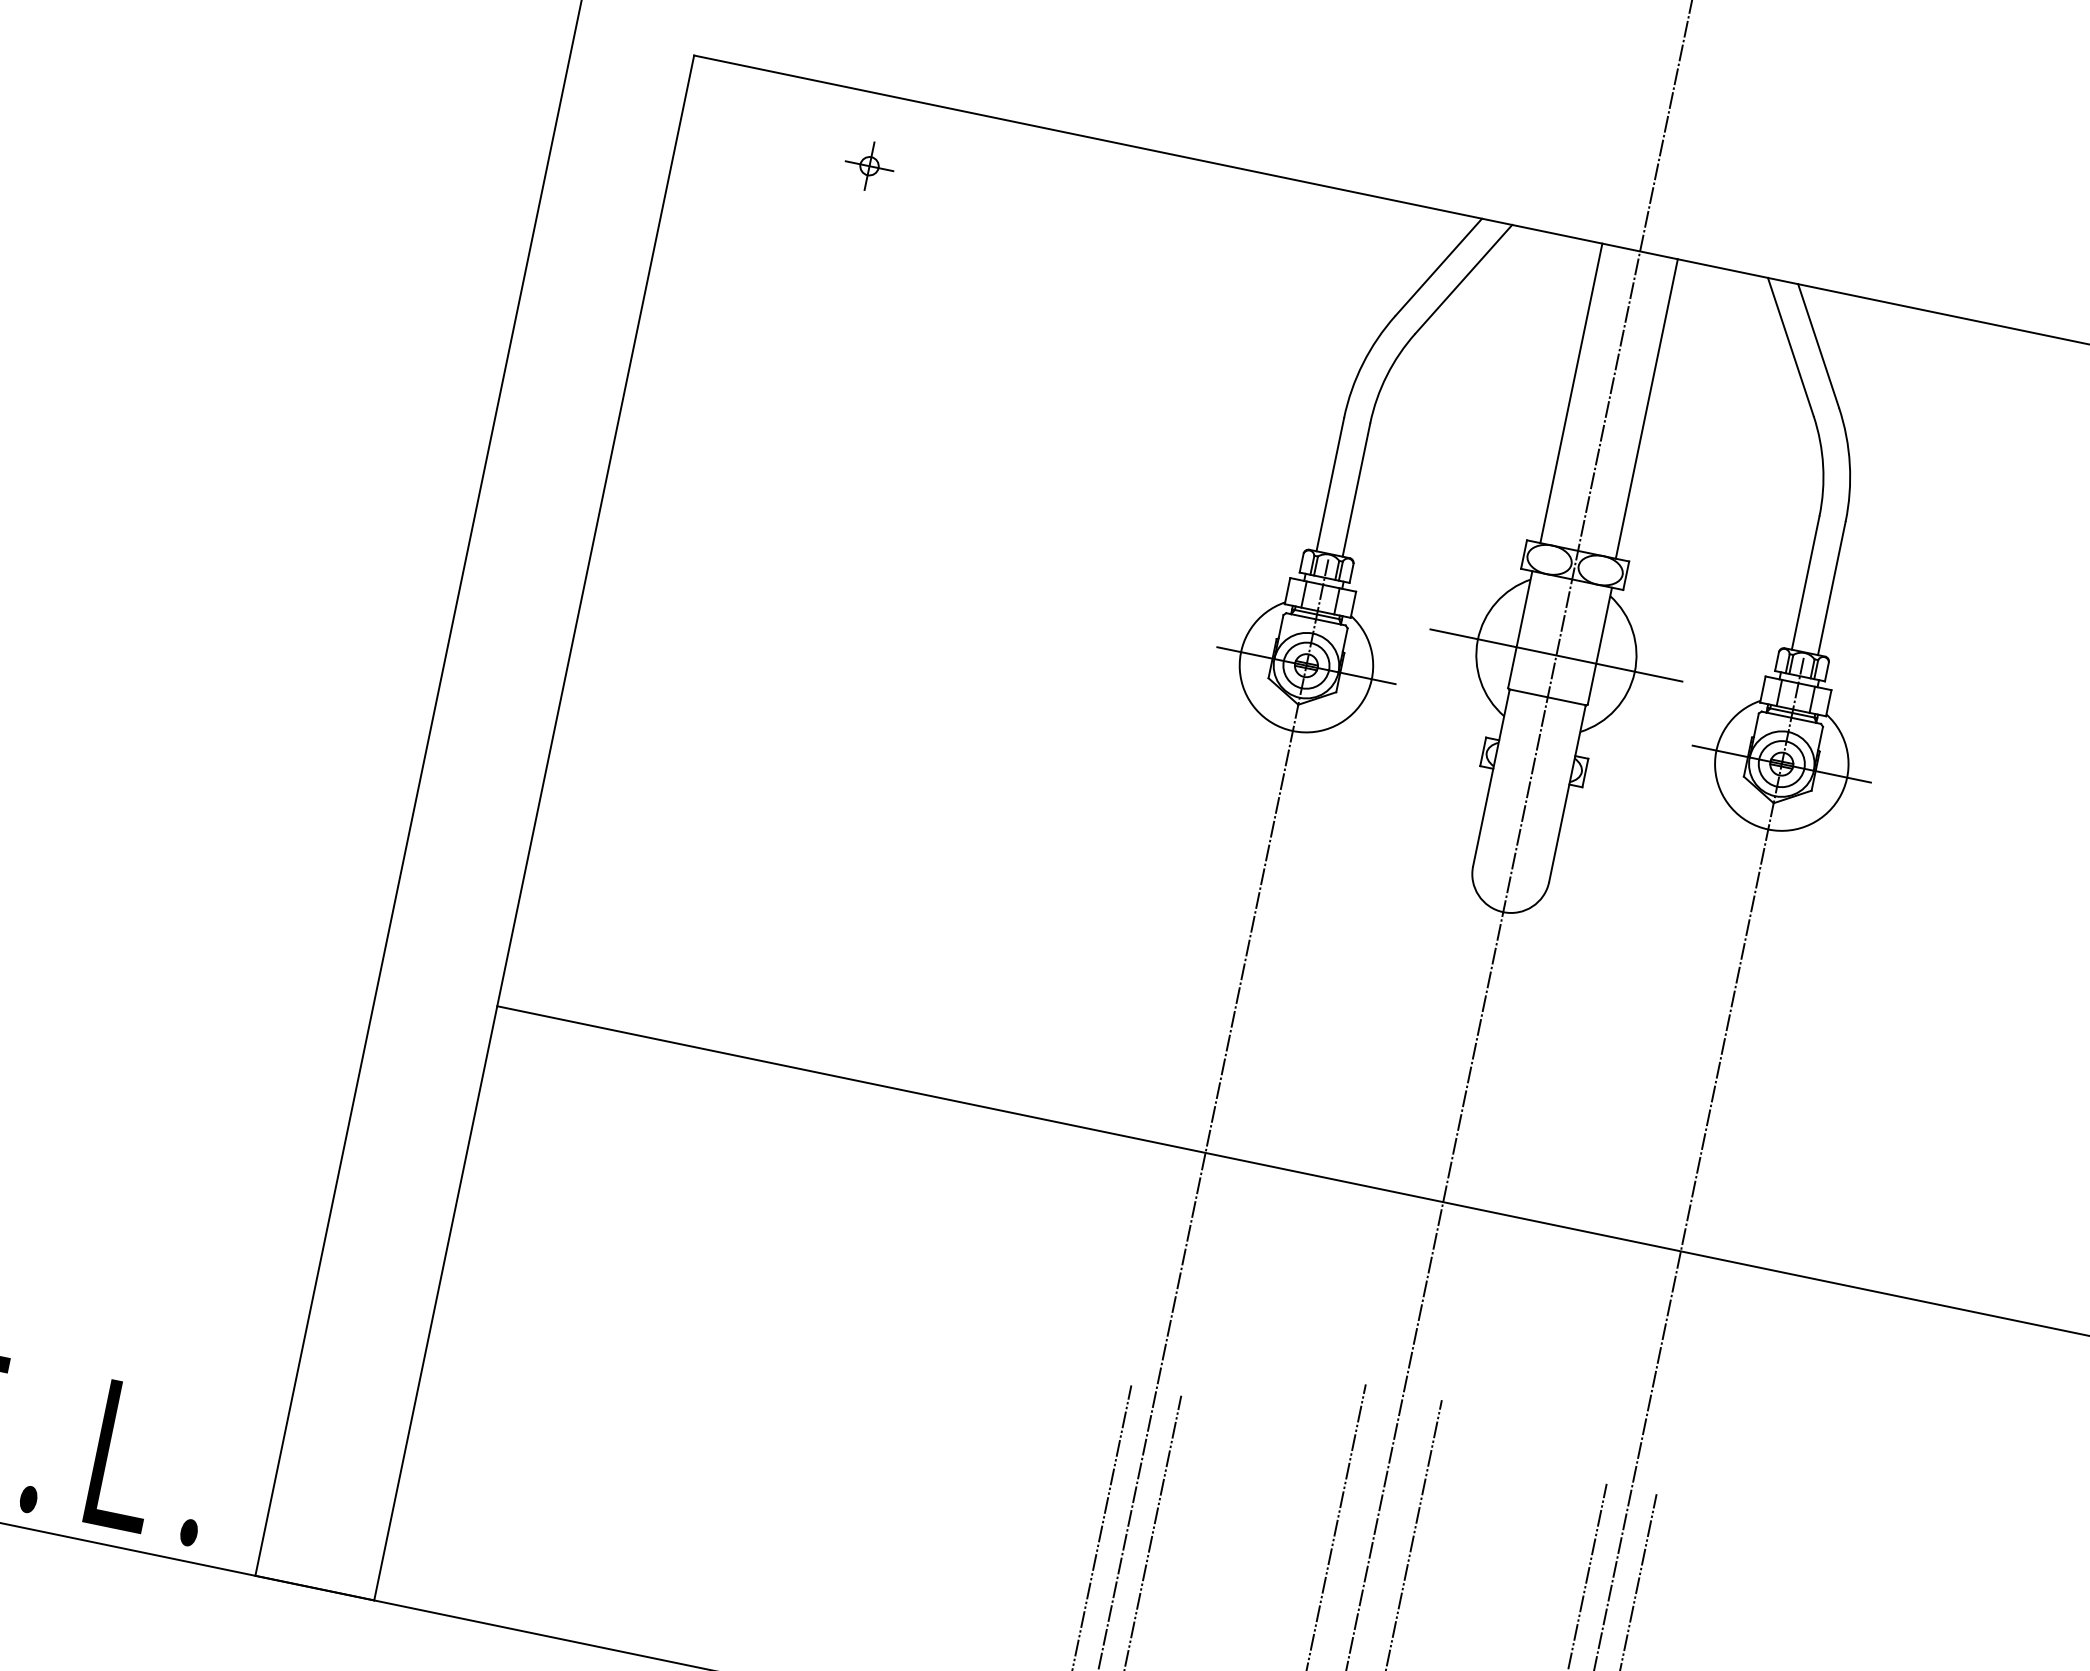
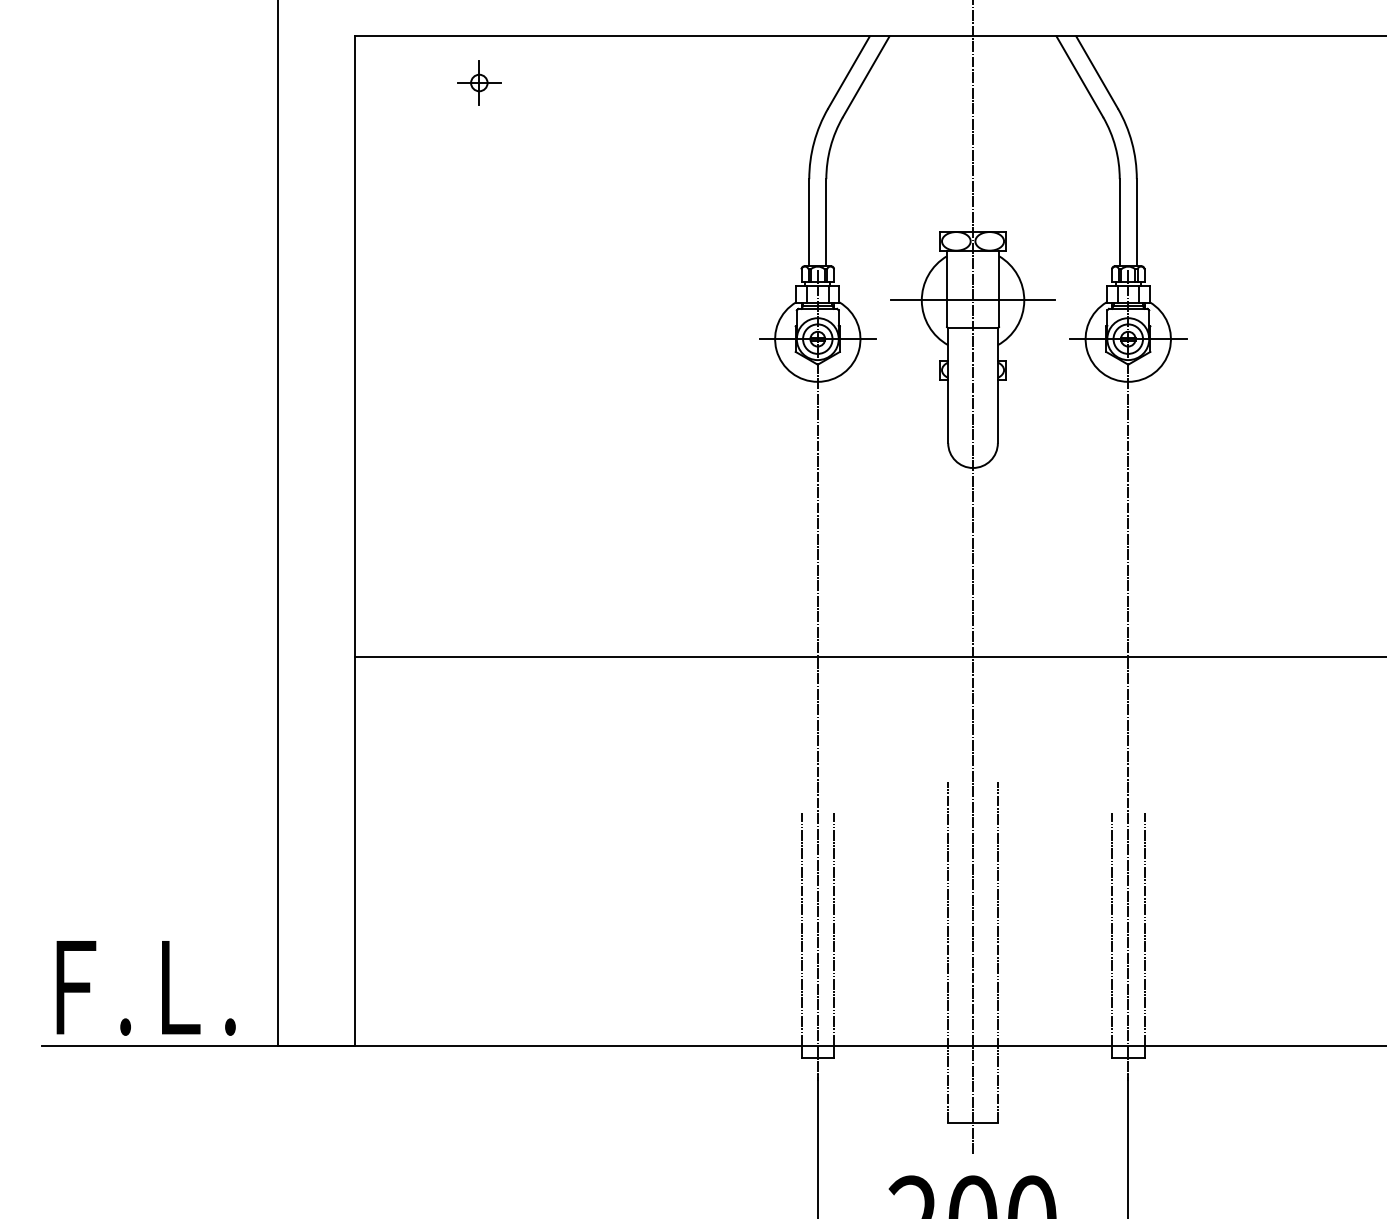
part: (869, 165) -> (479, 82), size x1.4
line: (1571, 393) -> (948, 134), removed
line: (1646, 409) -> (997, 134), removed

